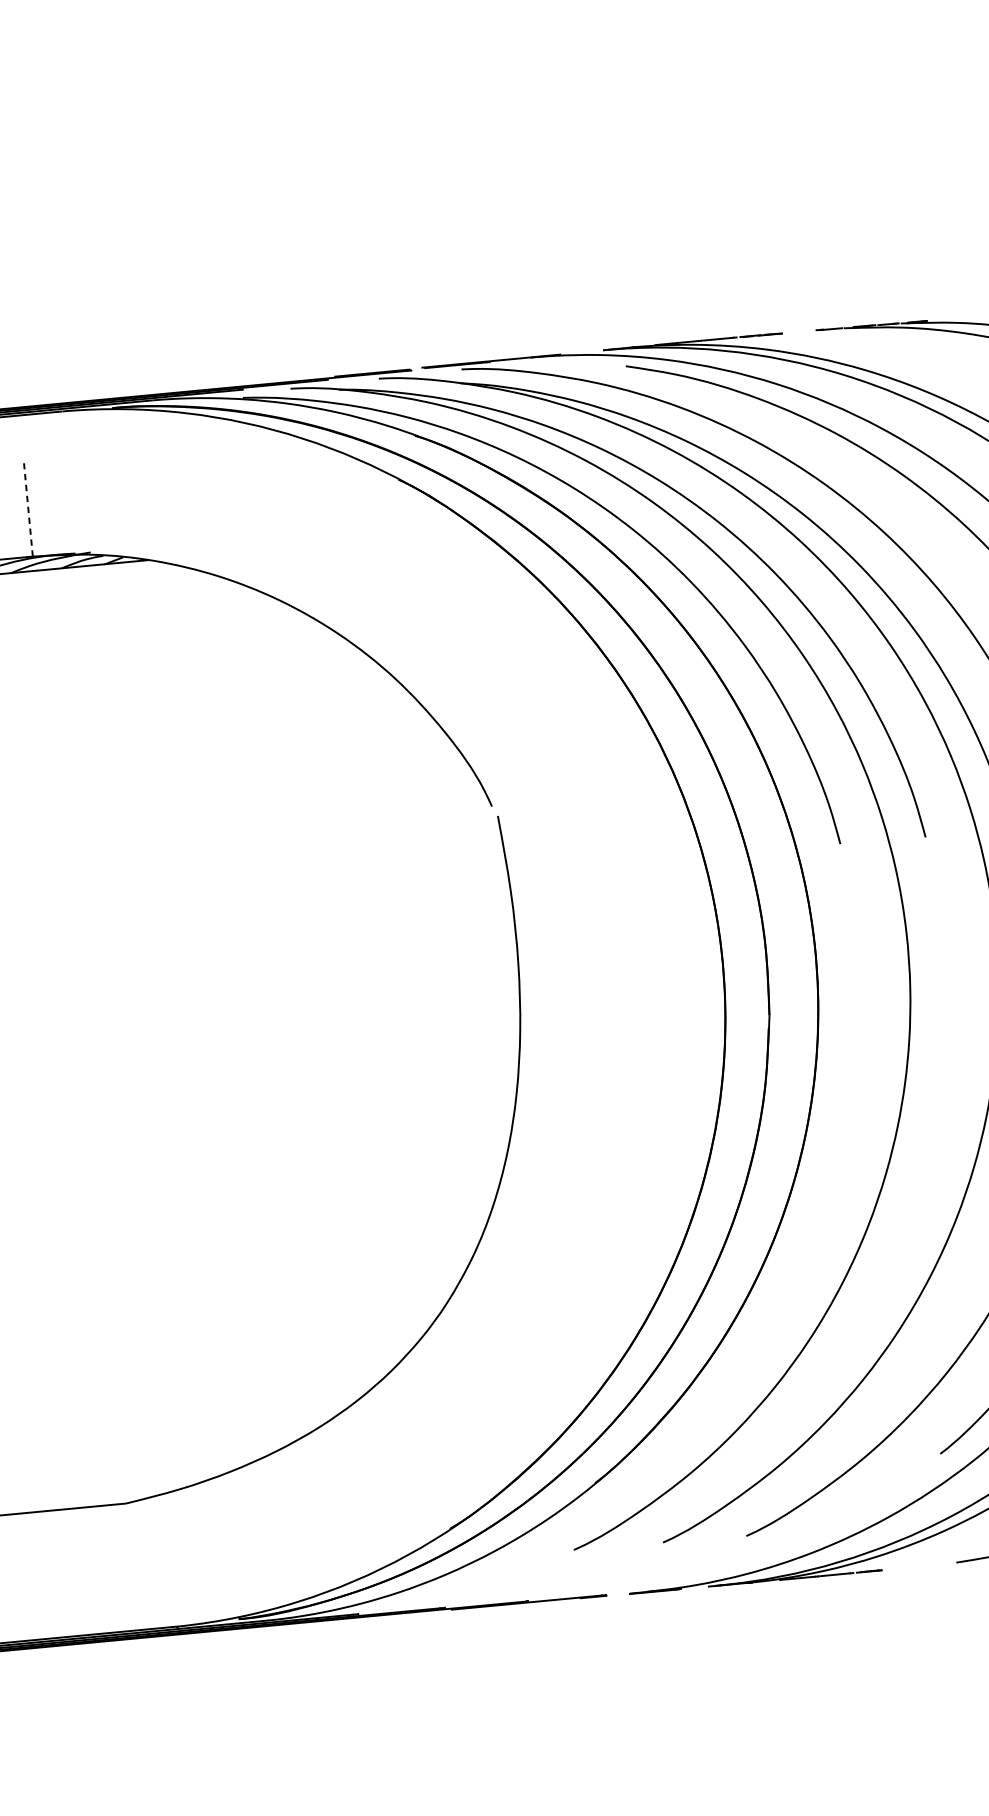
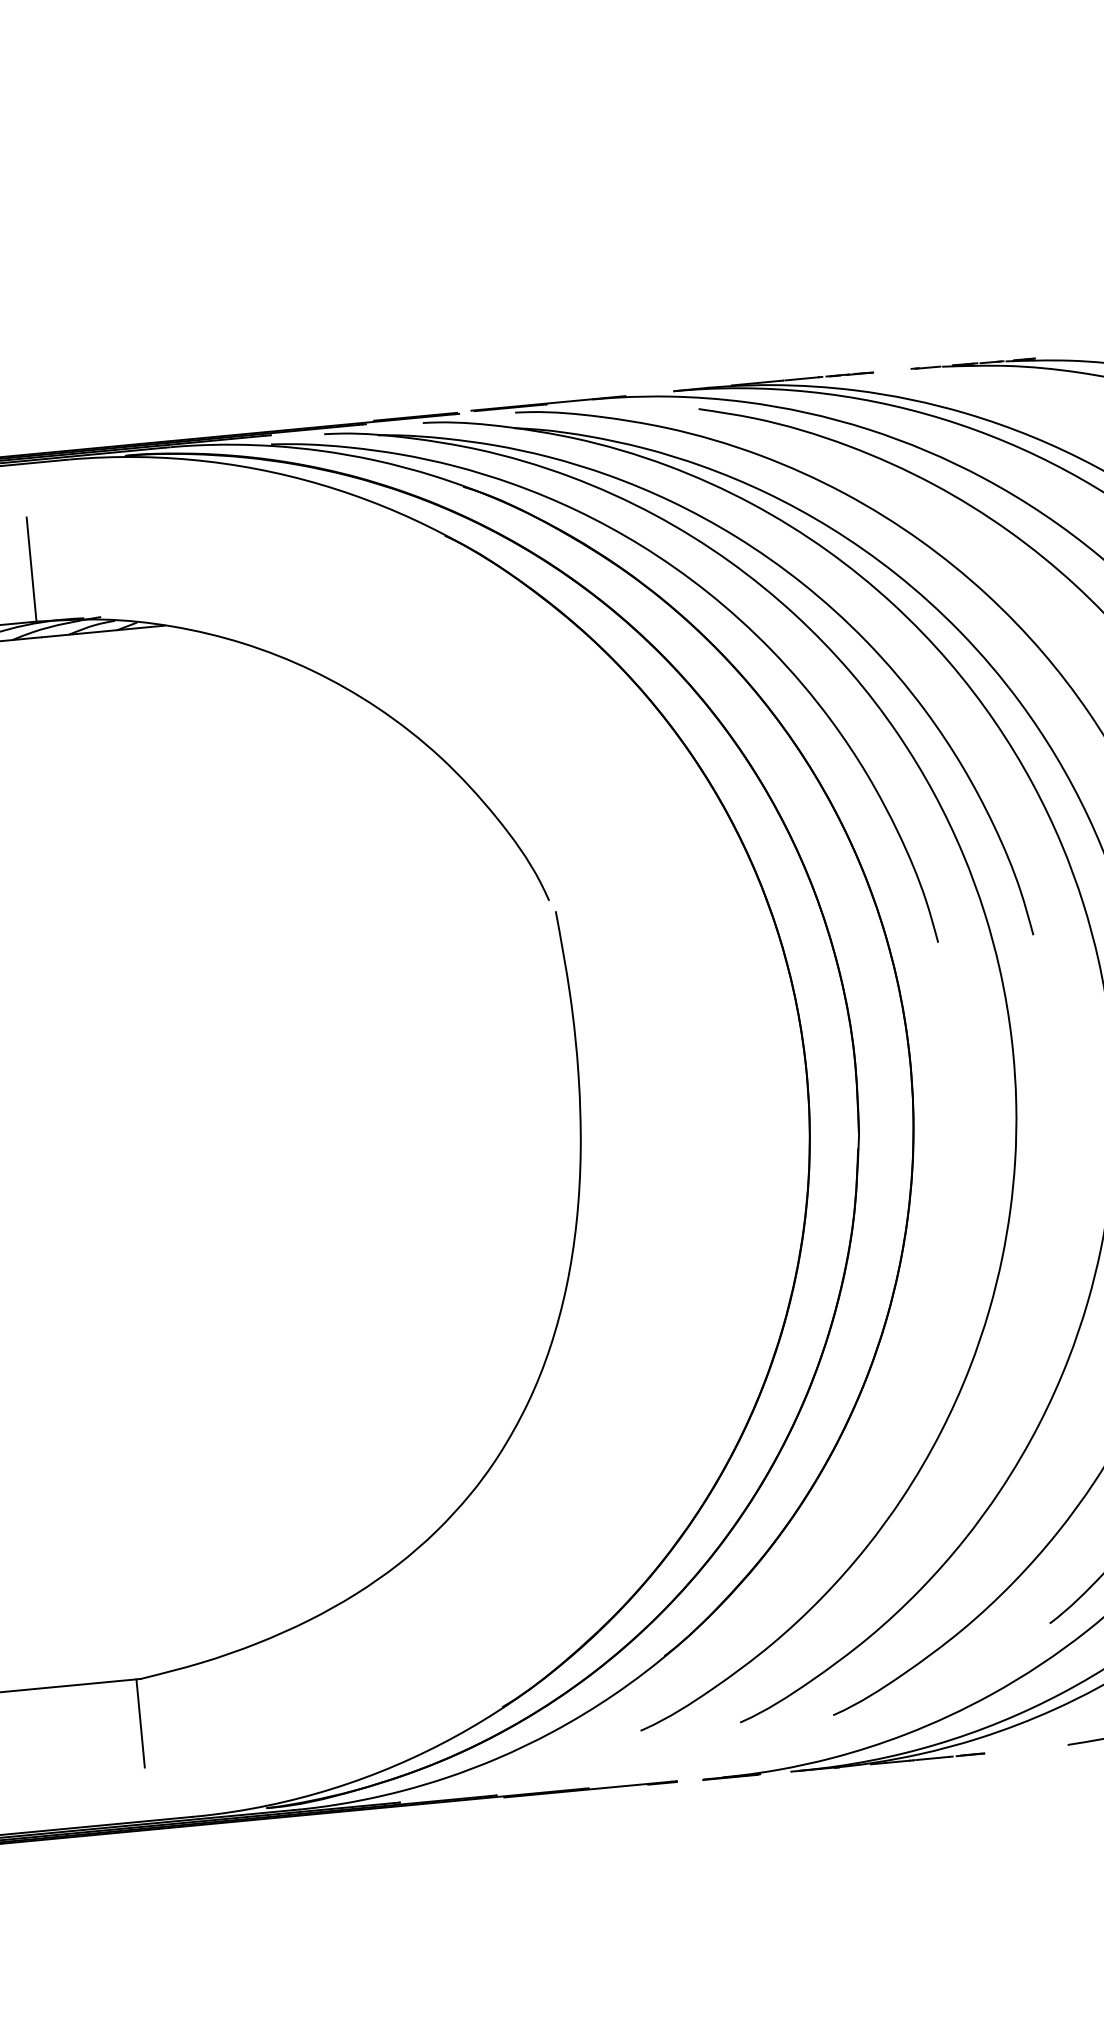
line: (28, 509) -> (31, 569), dashed -> solid
line: (125, 1543) -> (140, 1723), added

